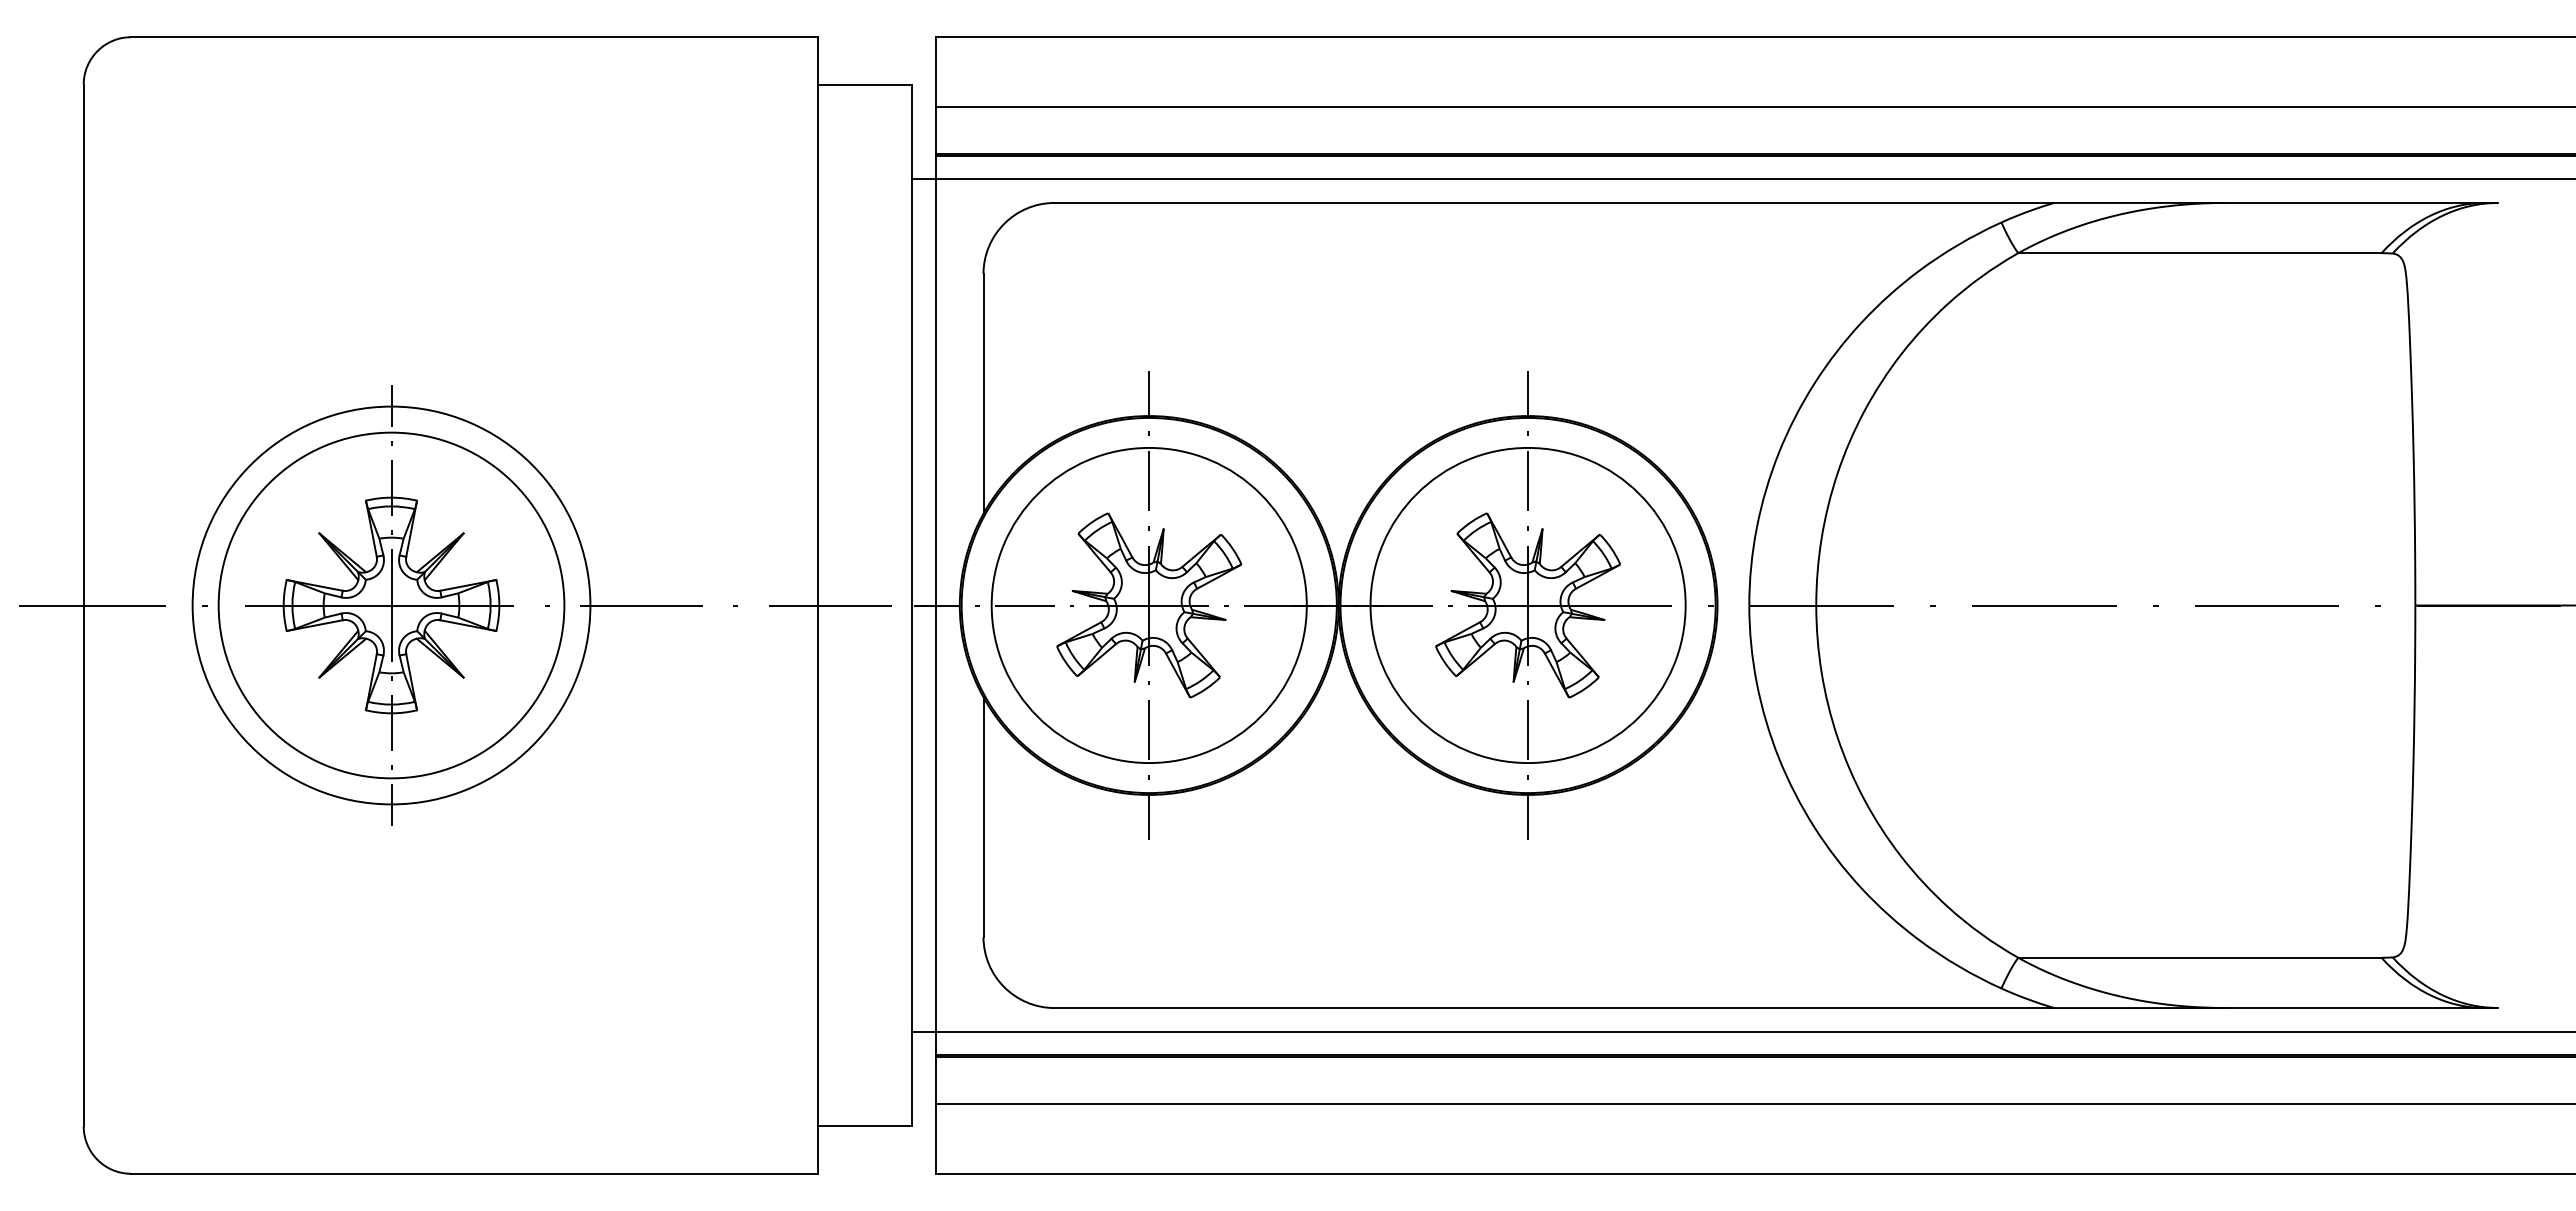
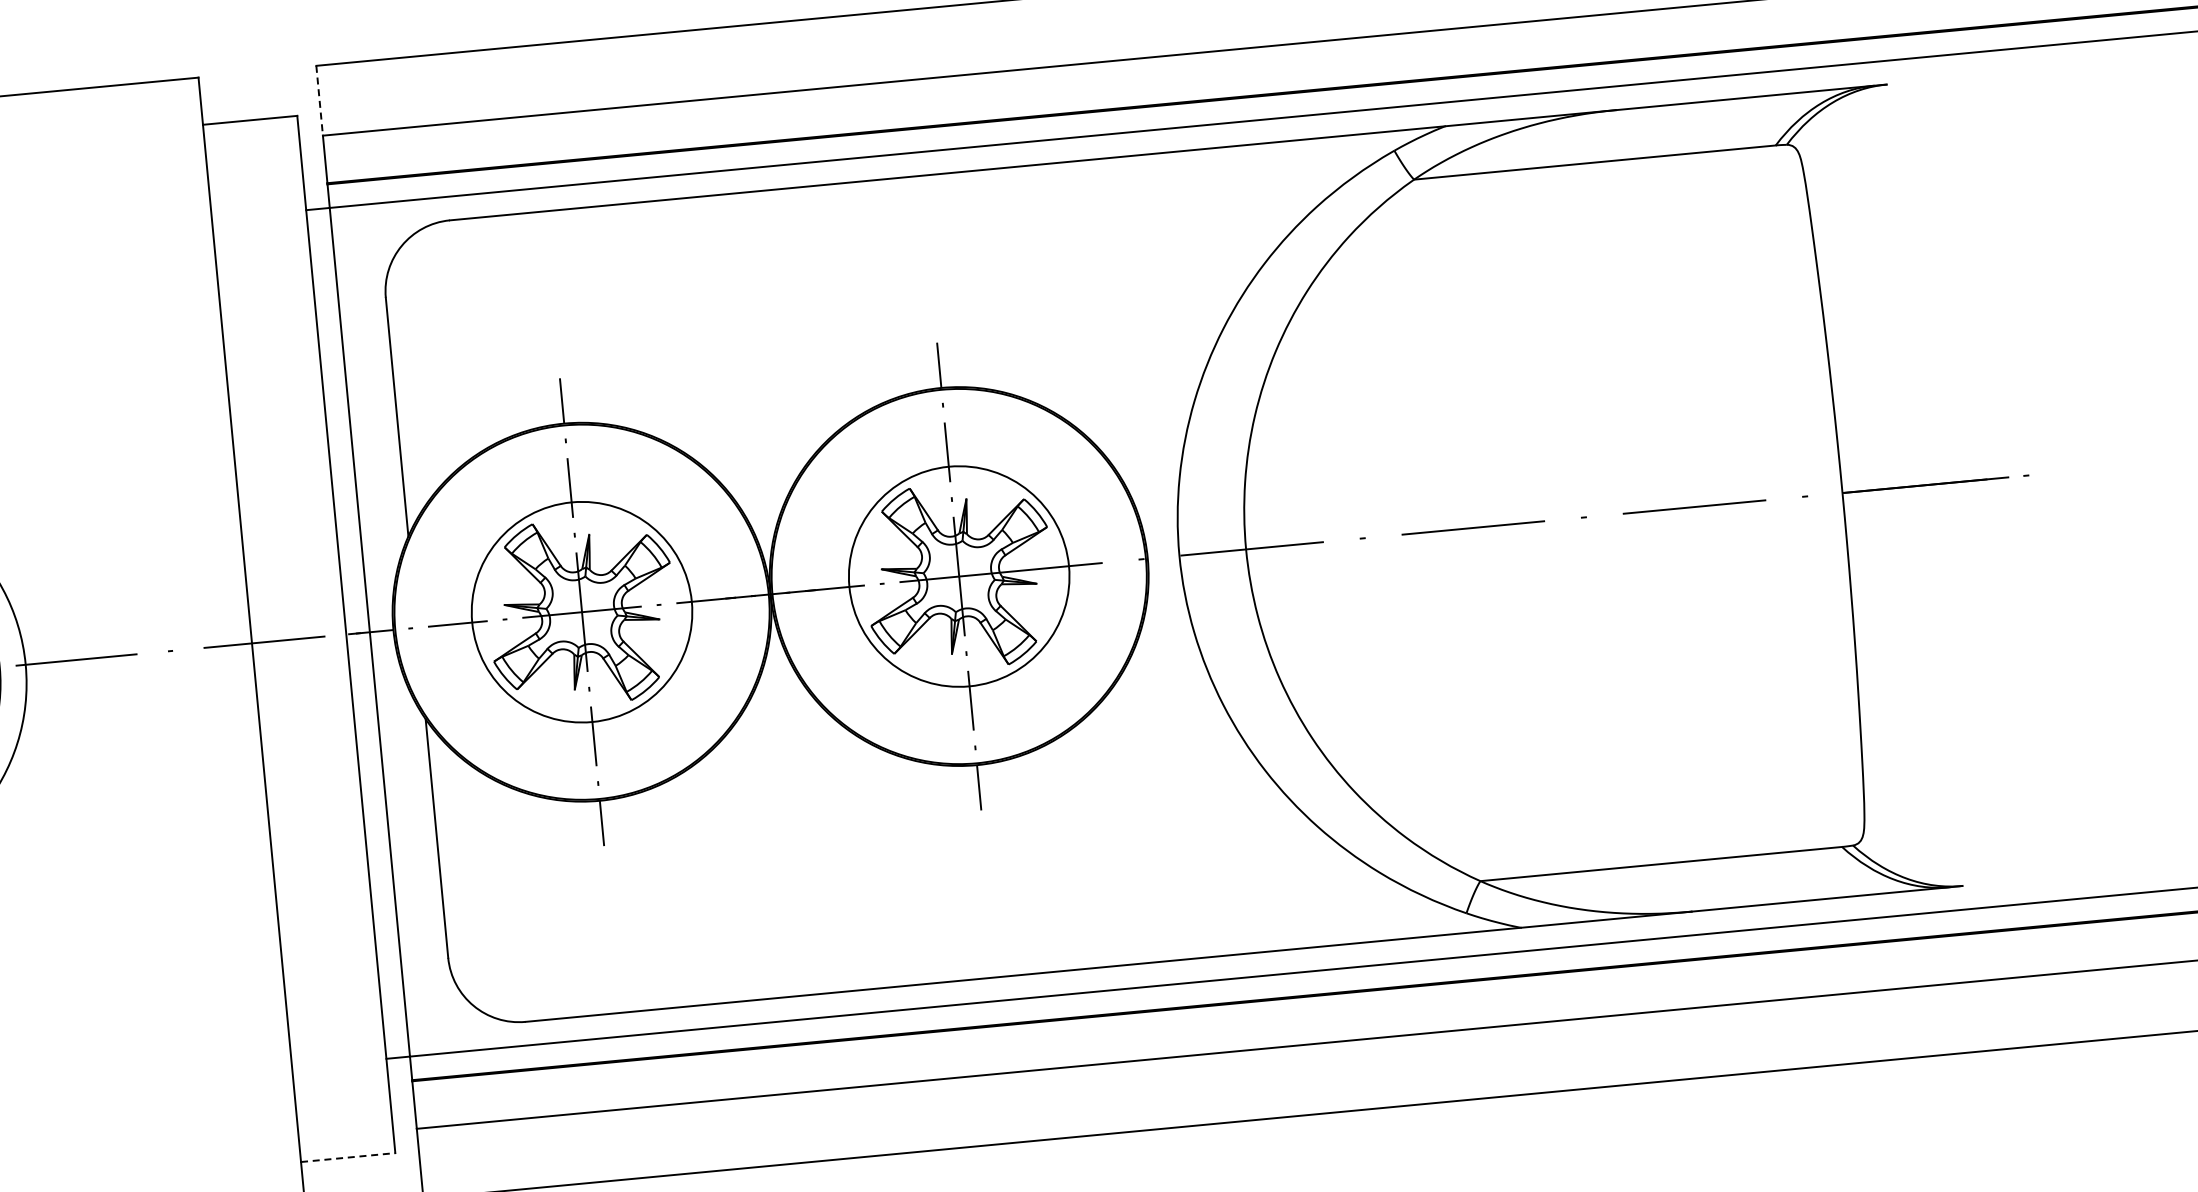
line: (936, 72) -> (320, 101), solid -> dashed
circle: (1148, 605) -> (581, 612), size x0.7
circle: (1527, 605) -> (958, 576), size x0.7
line: (865, 1126) -> (348, 1157), solid -> dashed

